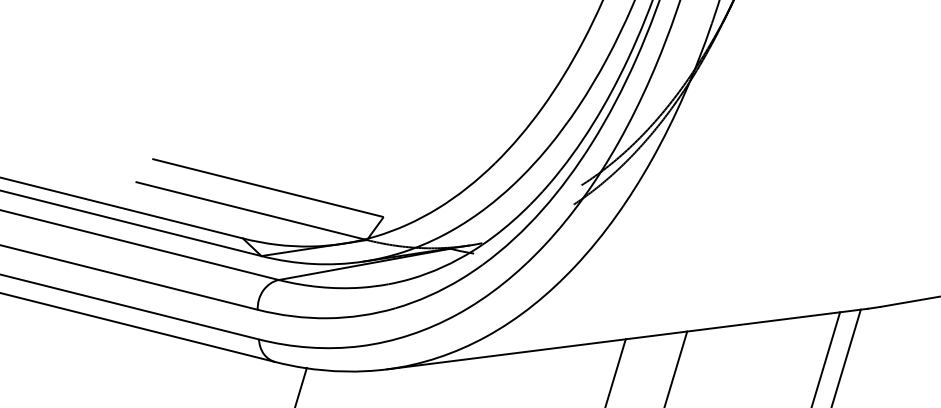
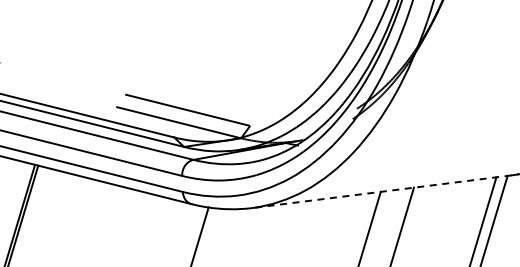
line: (627, 338) -> (381, 191), solid -> dashed

